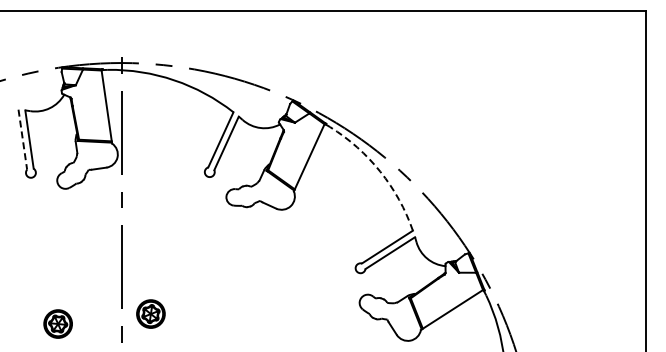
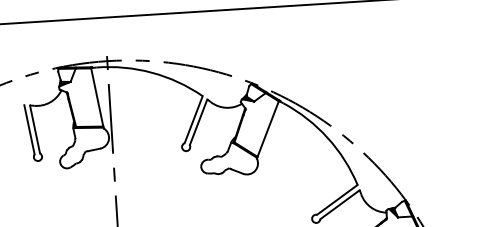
line: (22, 140) -> (29, 130), dashed -> solid
arc: (380, 171) -> (327, 137), dashed -> solid

